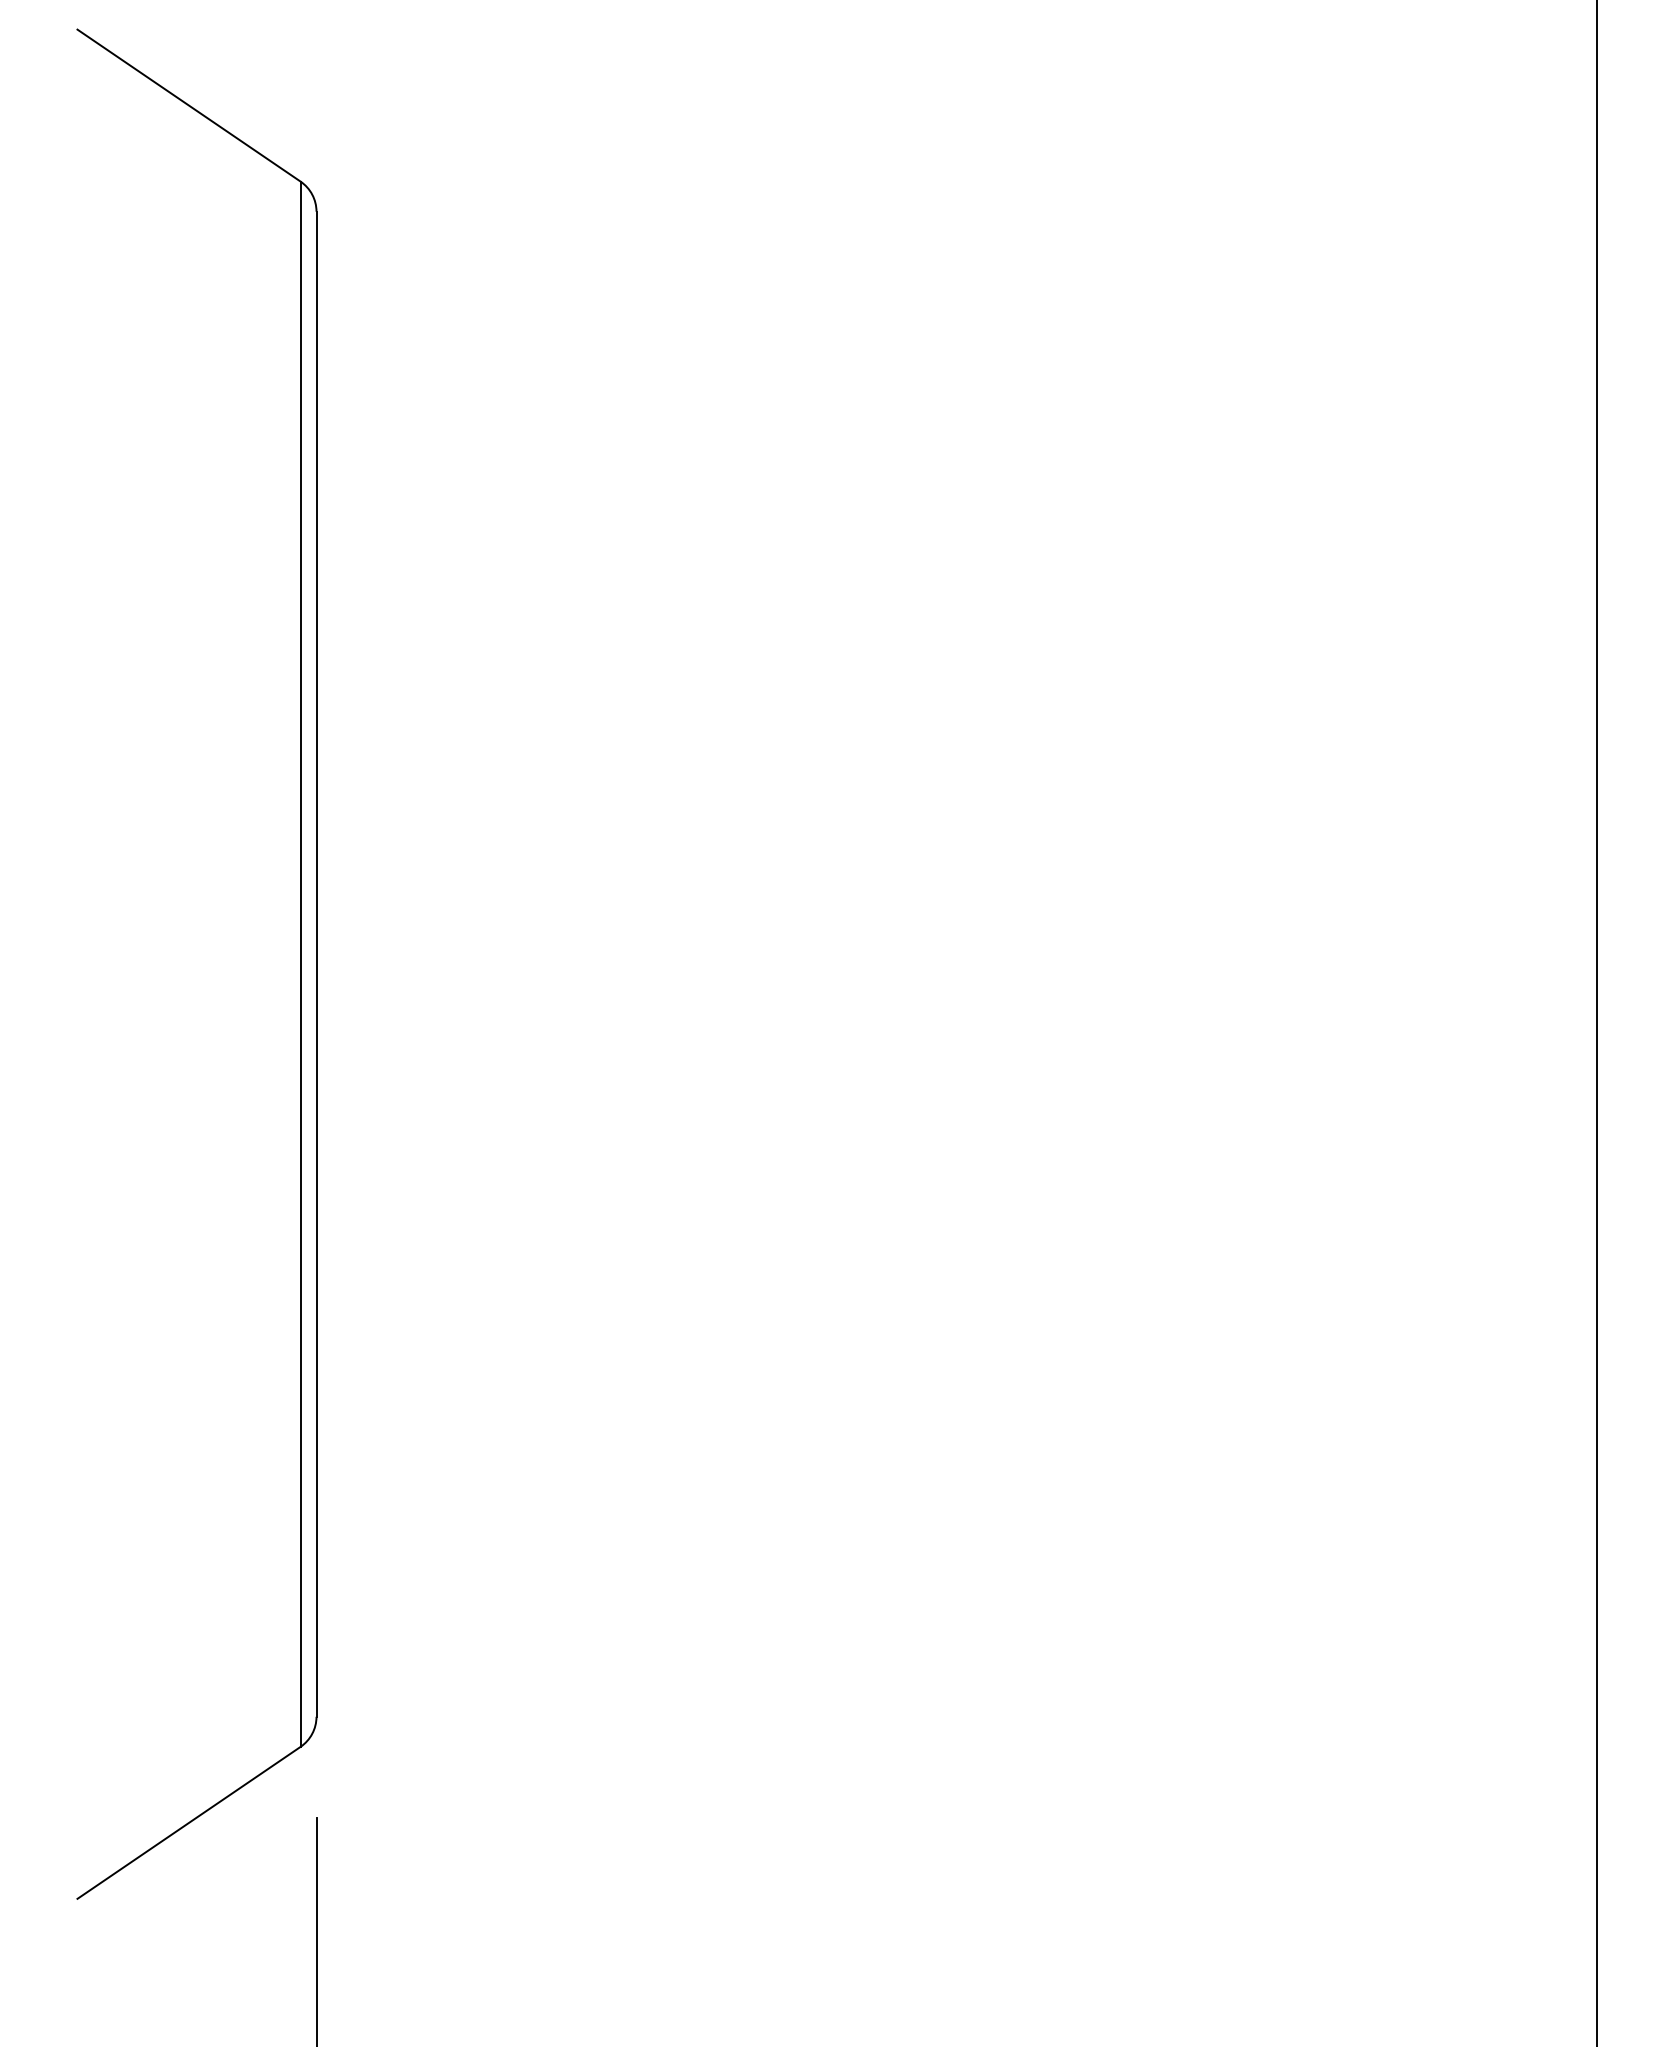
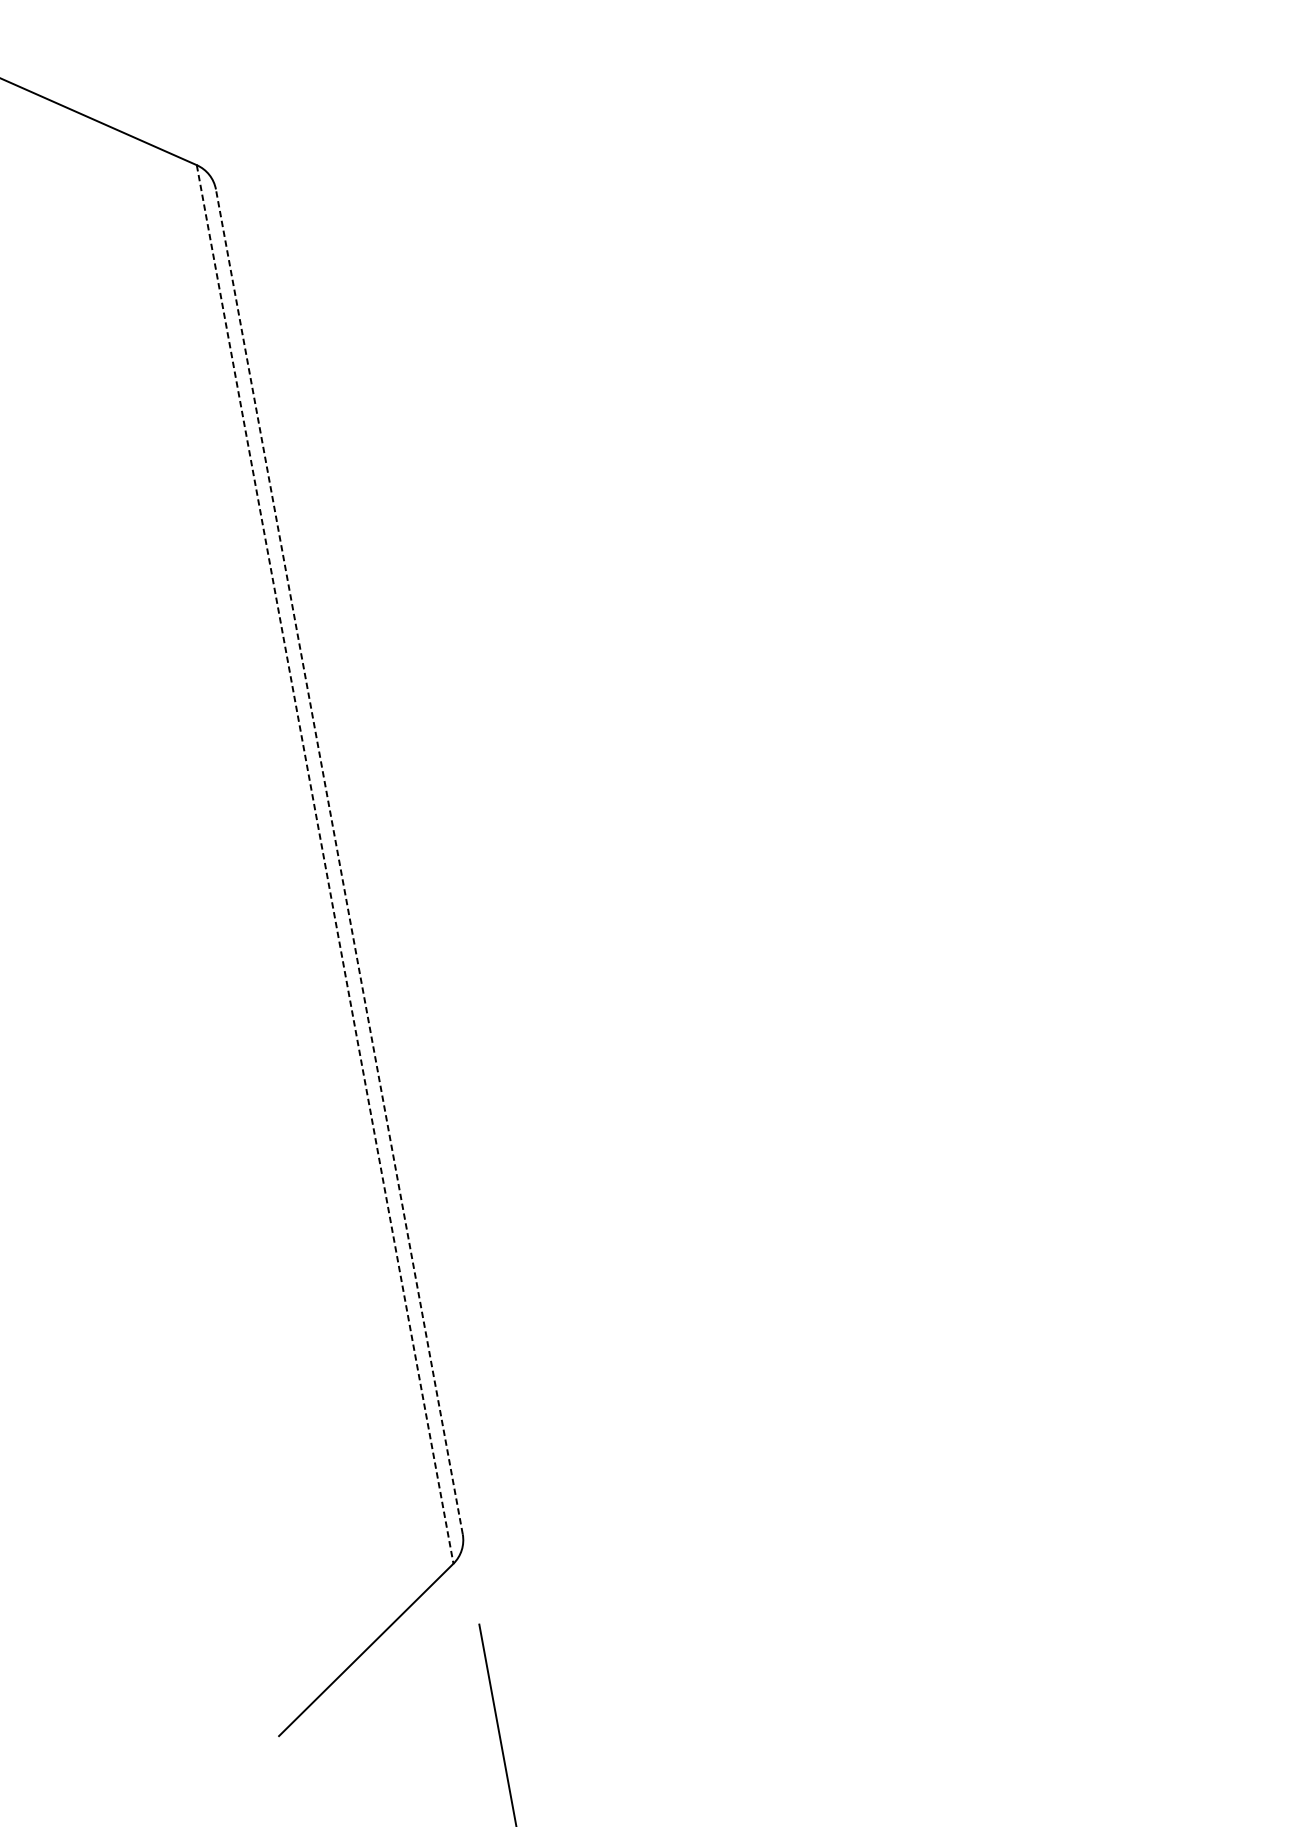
line: (300, 964) -> (325, 864), solid -> dashed
line: (316, 964) -> (339, 862), solid -> dashed

